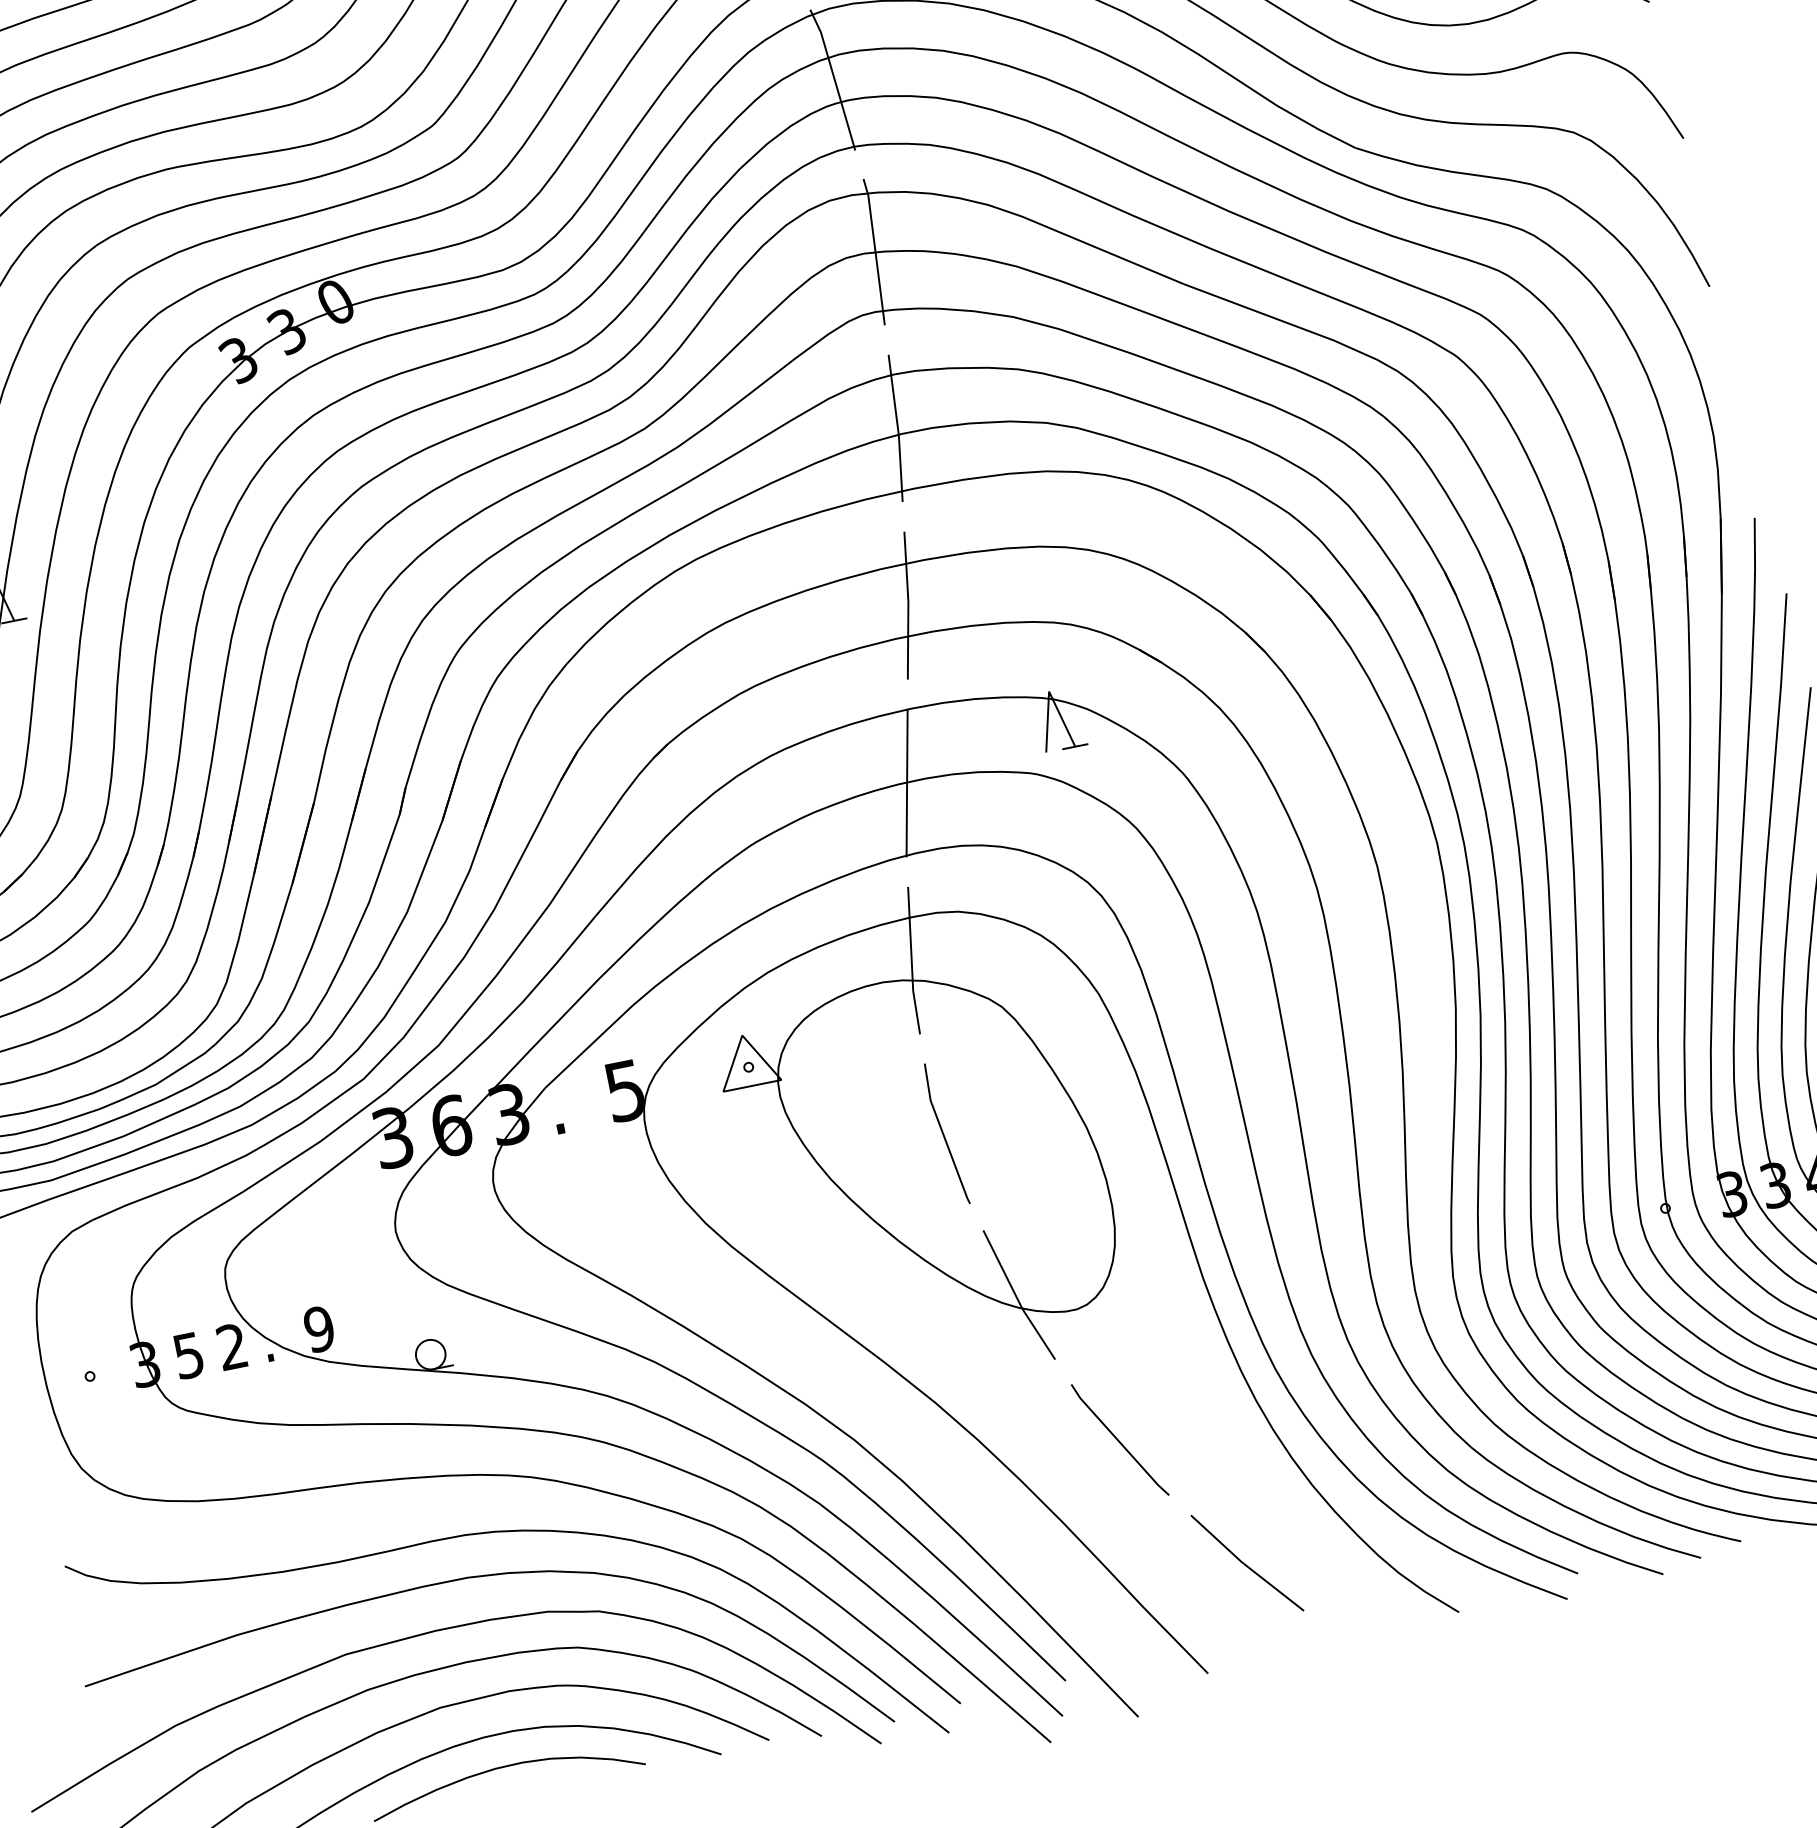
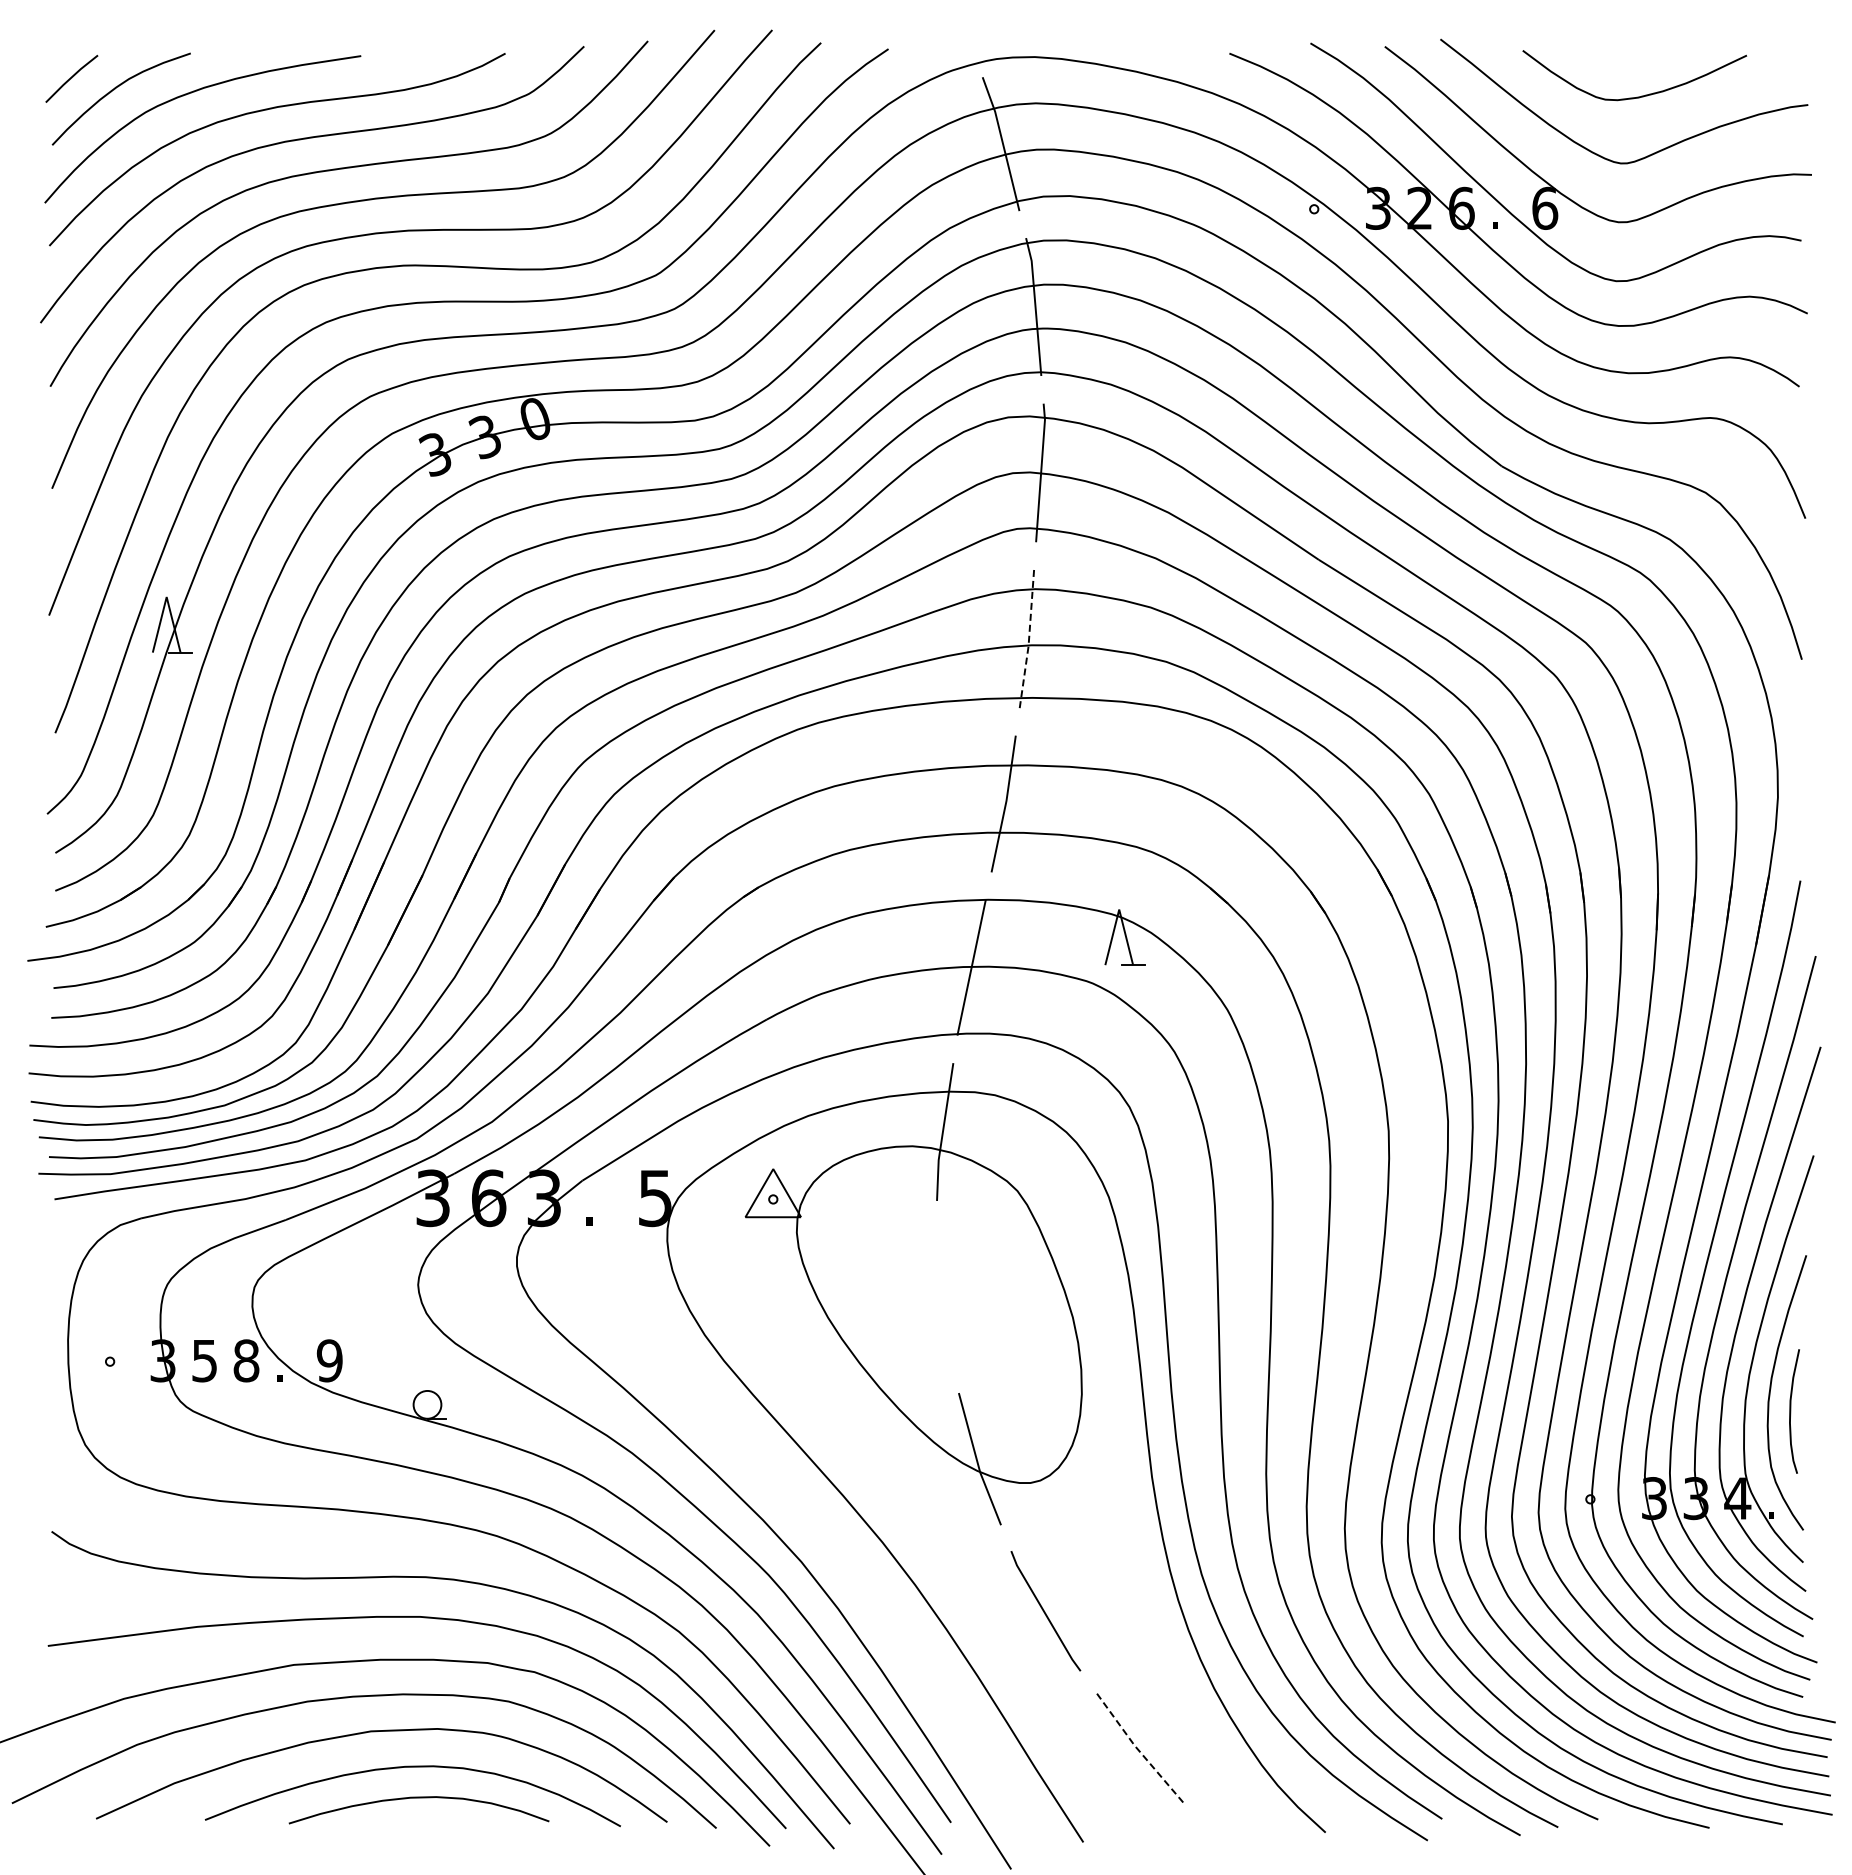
line: (898, 428) -> (1029, 639), solid -> dashed
line: (944, 1134) -> (940, 1297), removed
text: (232, 1346) -> (246, 1360), 2 -> 8
line: (1244, 1564) -> (1137, 1748), solid -> dashed

